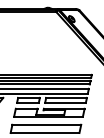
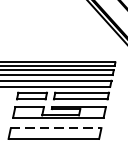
line: (47, 124) -> (57, 127), solid -> dashed

